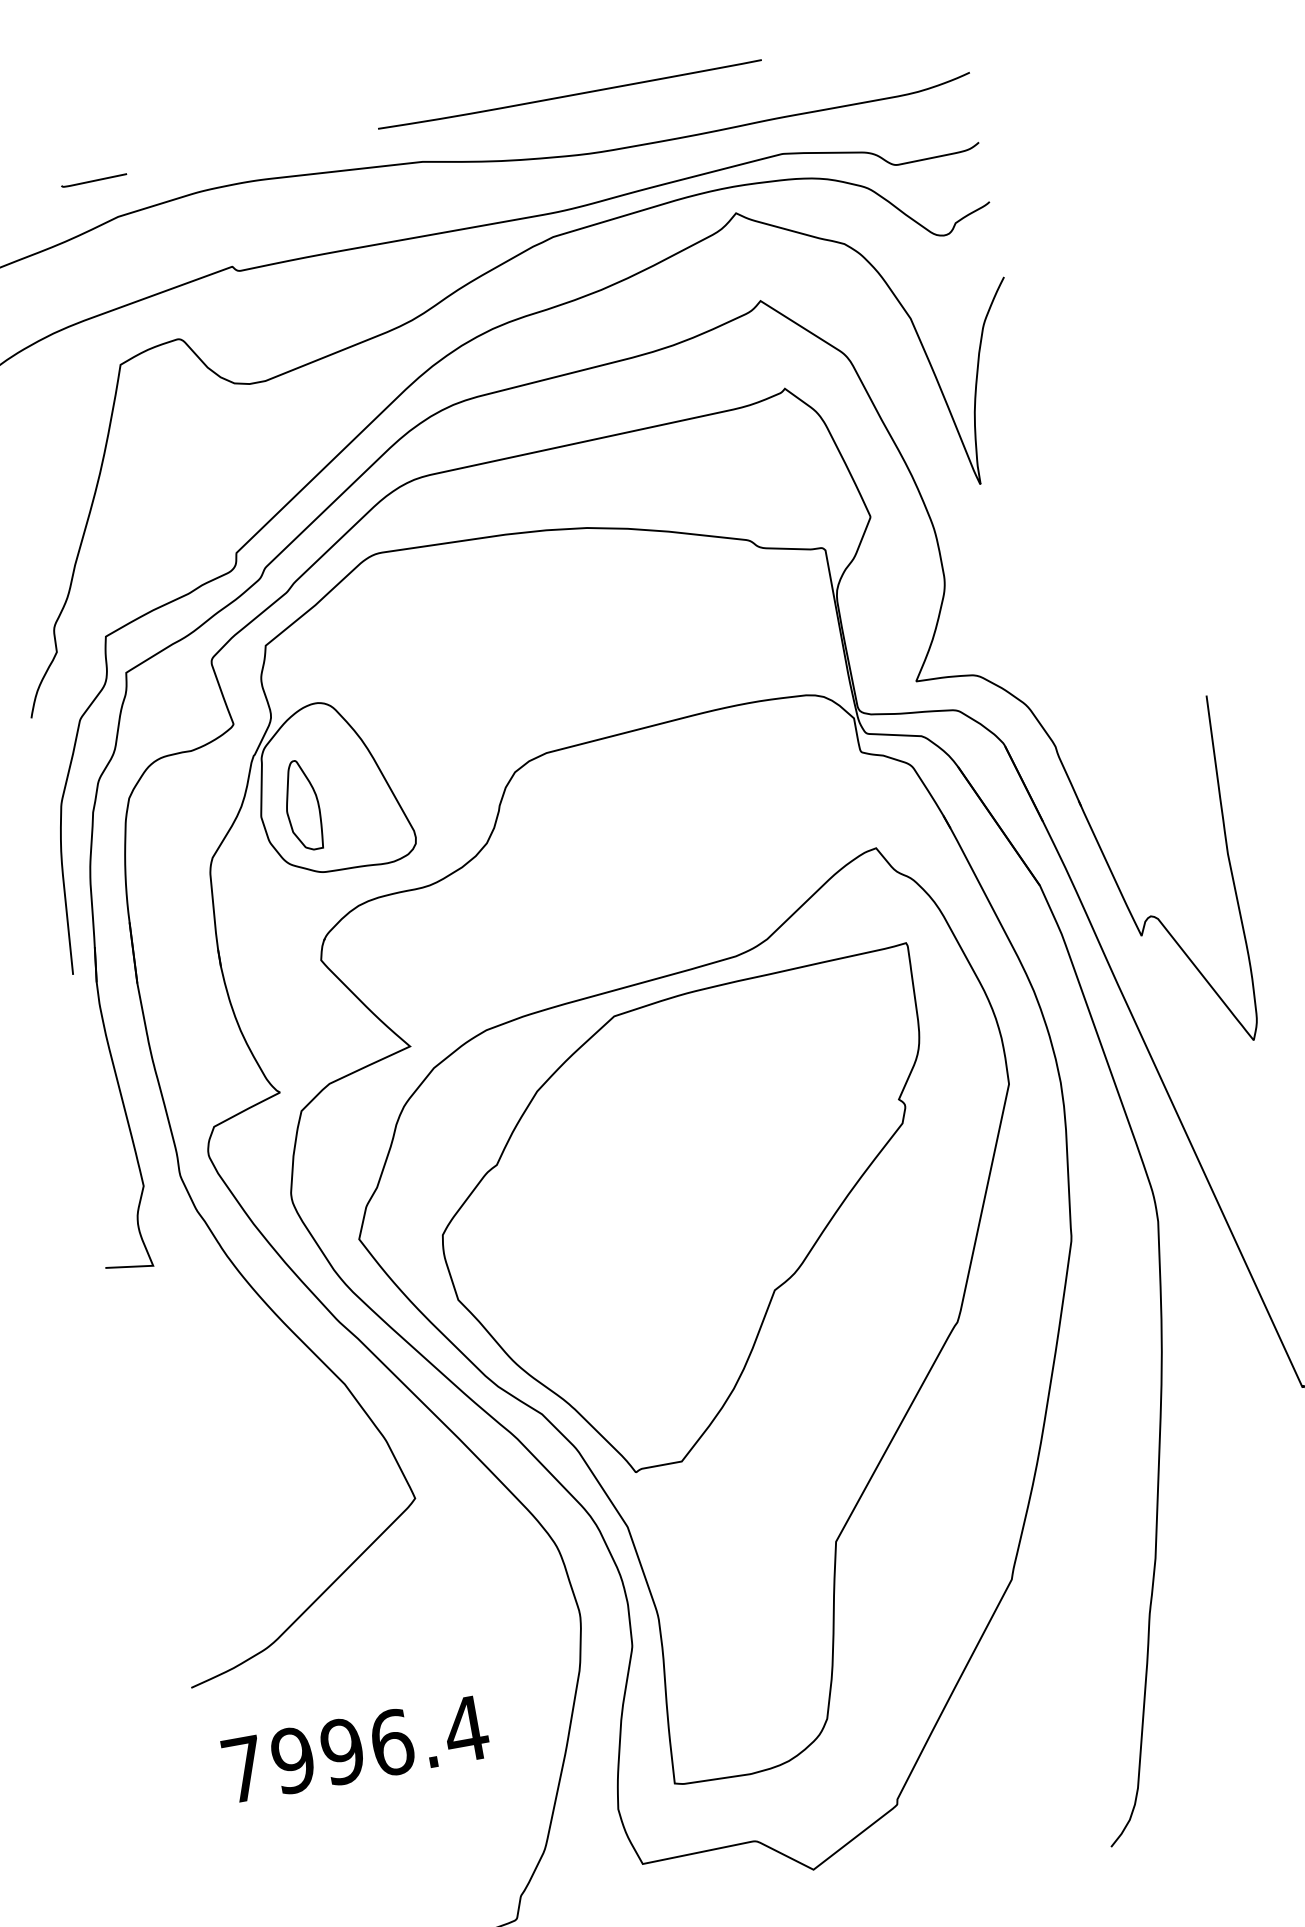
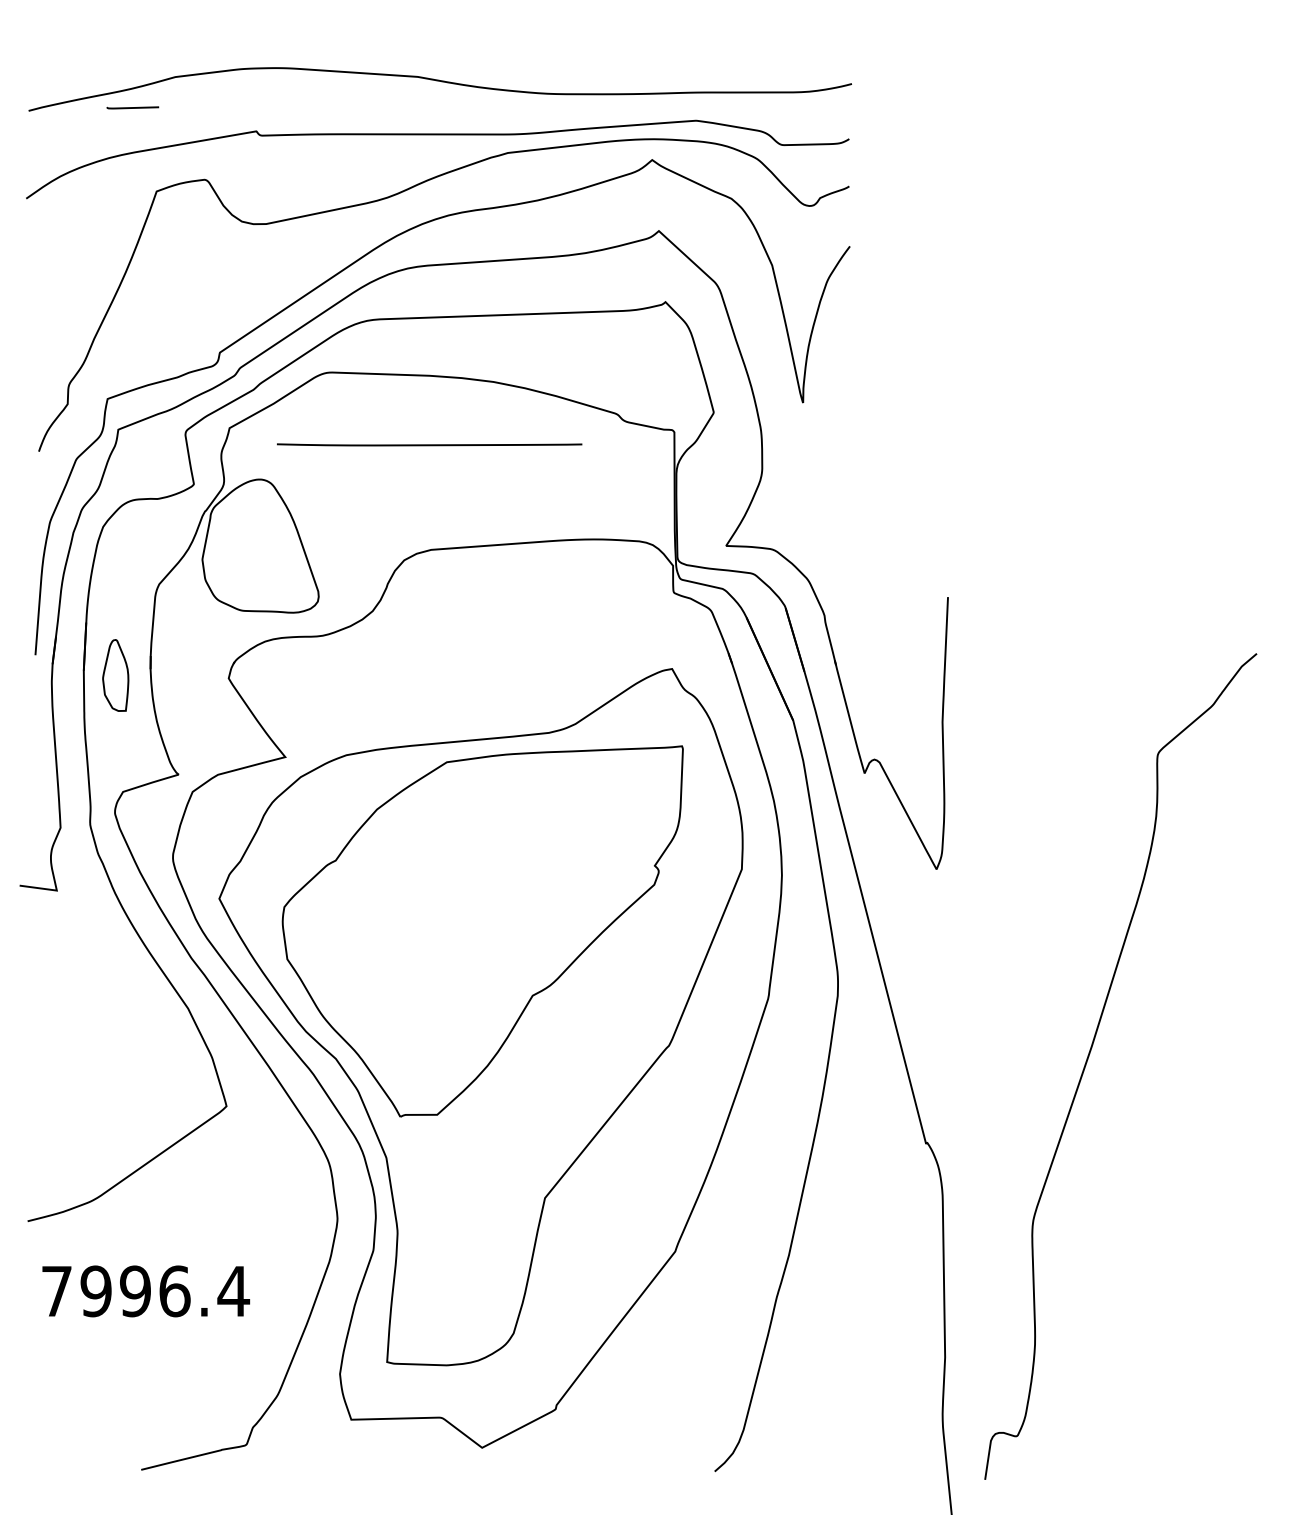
line: (569, 94) -> (429, 444), moved
line: (93, 180) -> (132, 107), moved
part: (302, 805) -> (115, 675), moved

